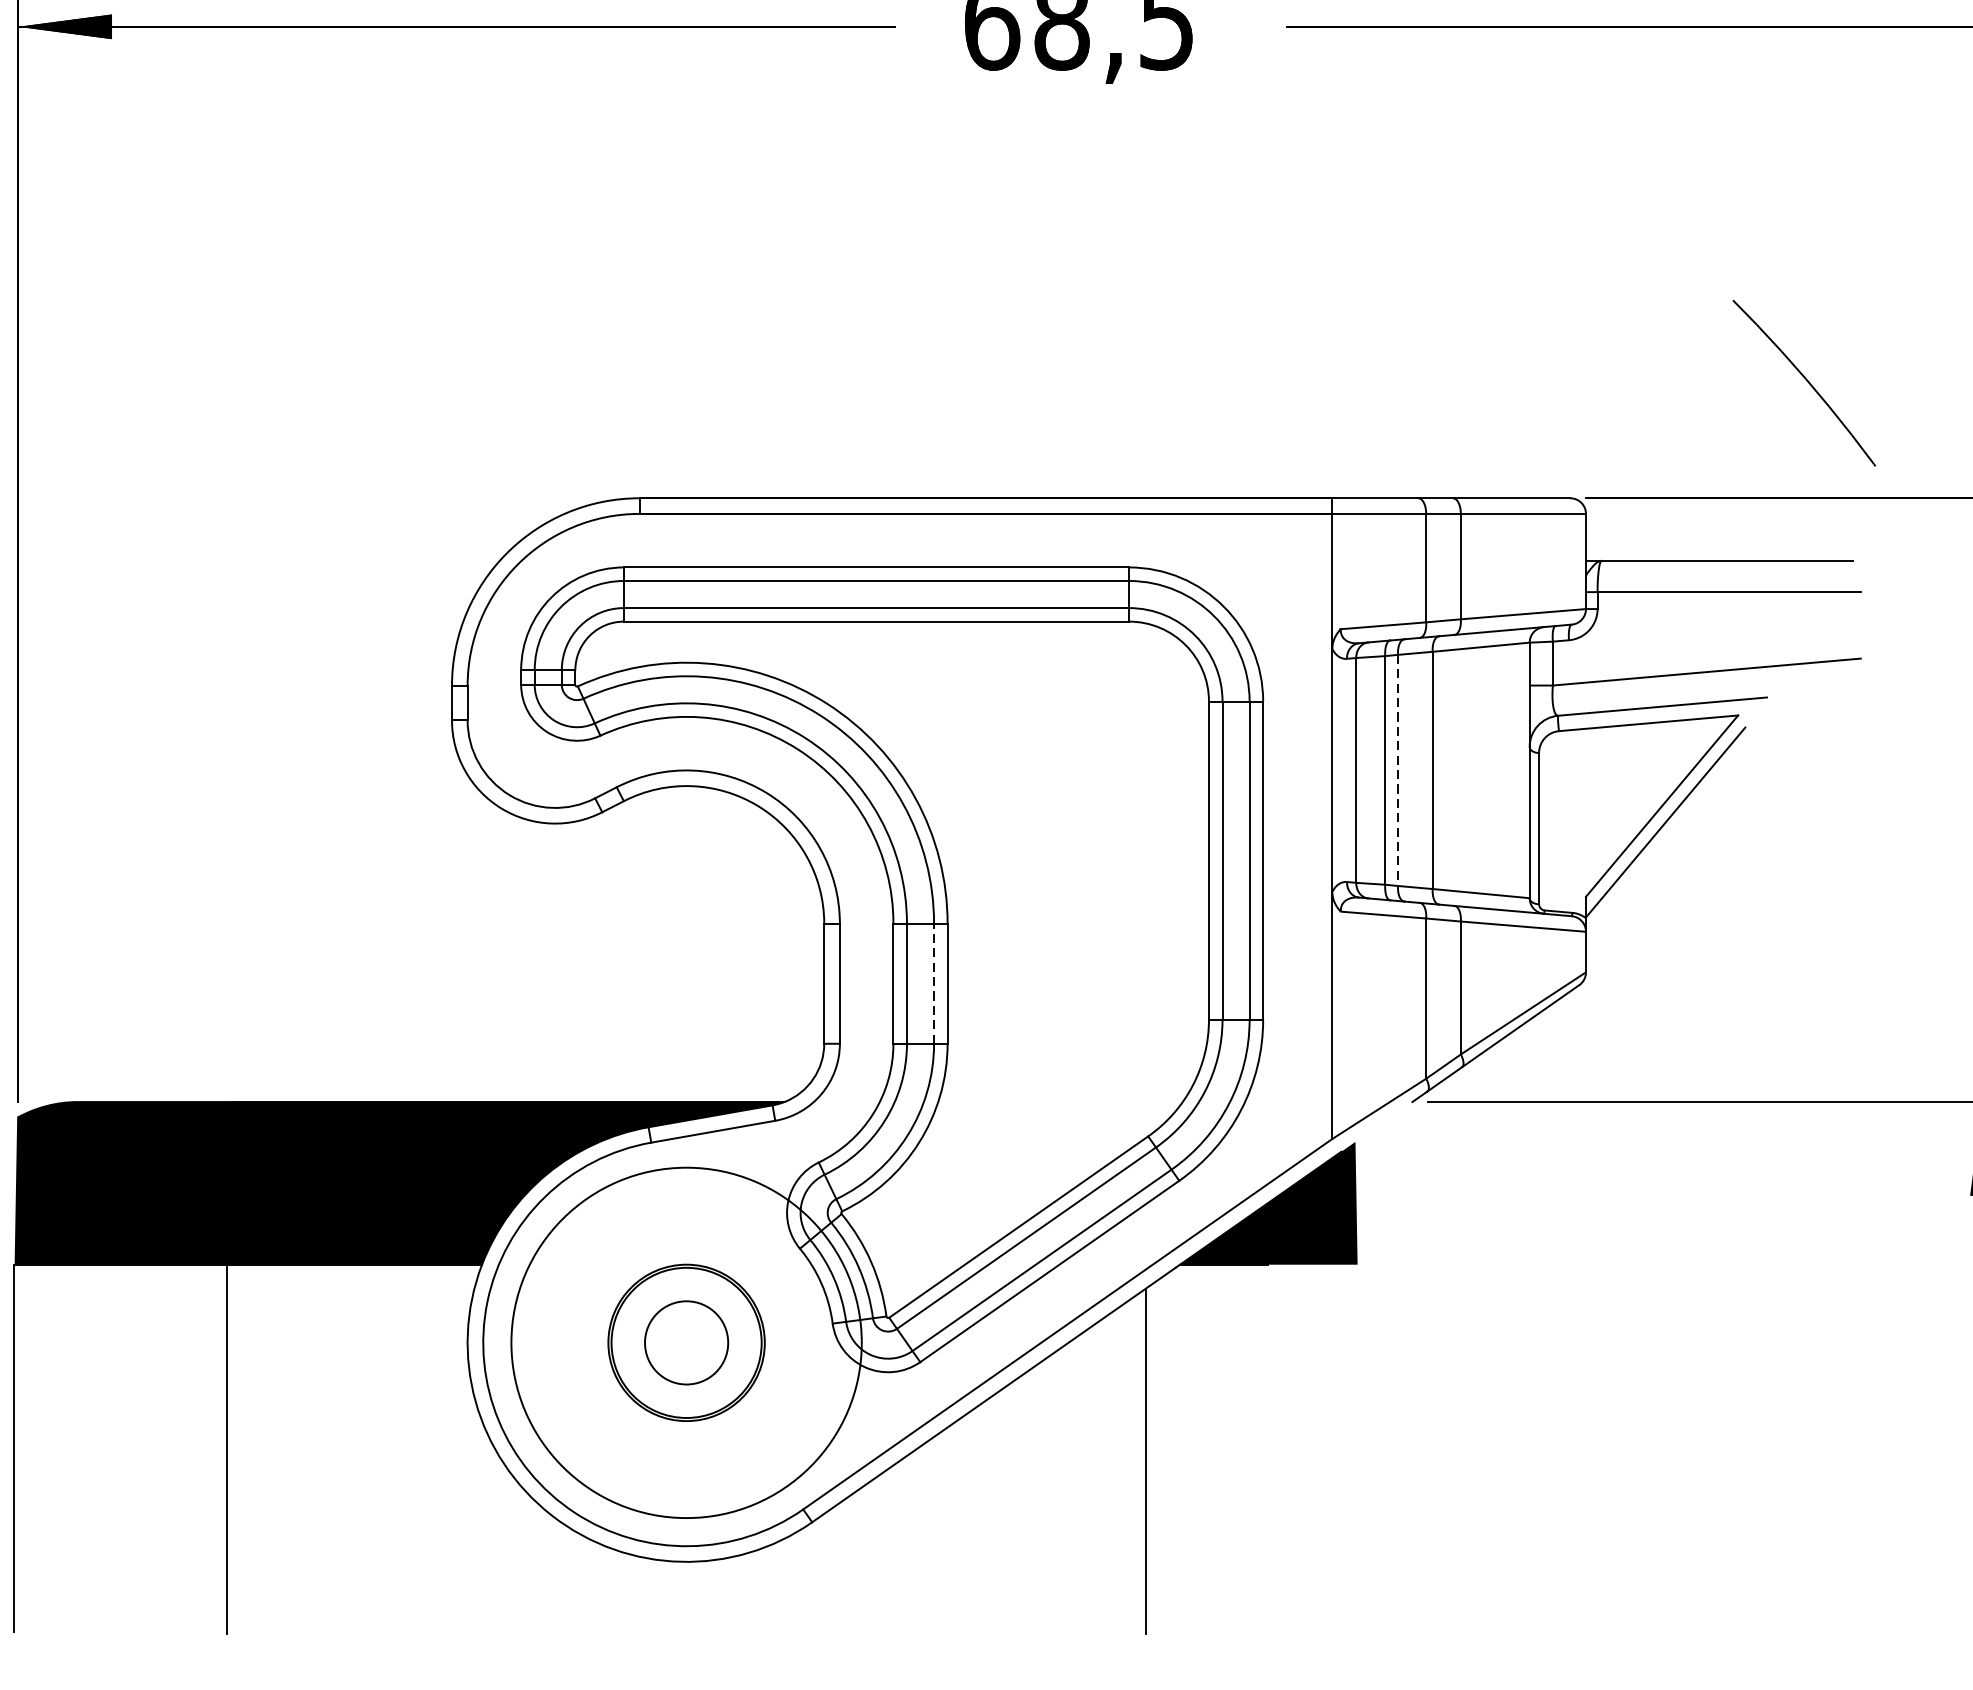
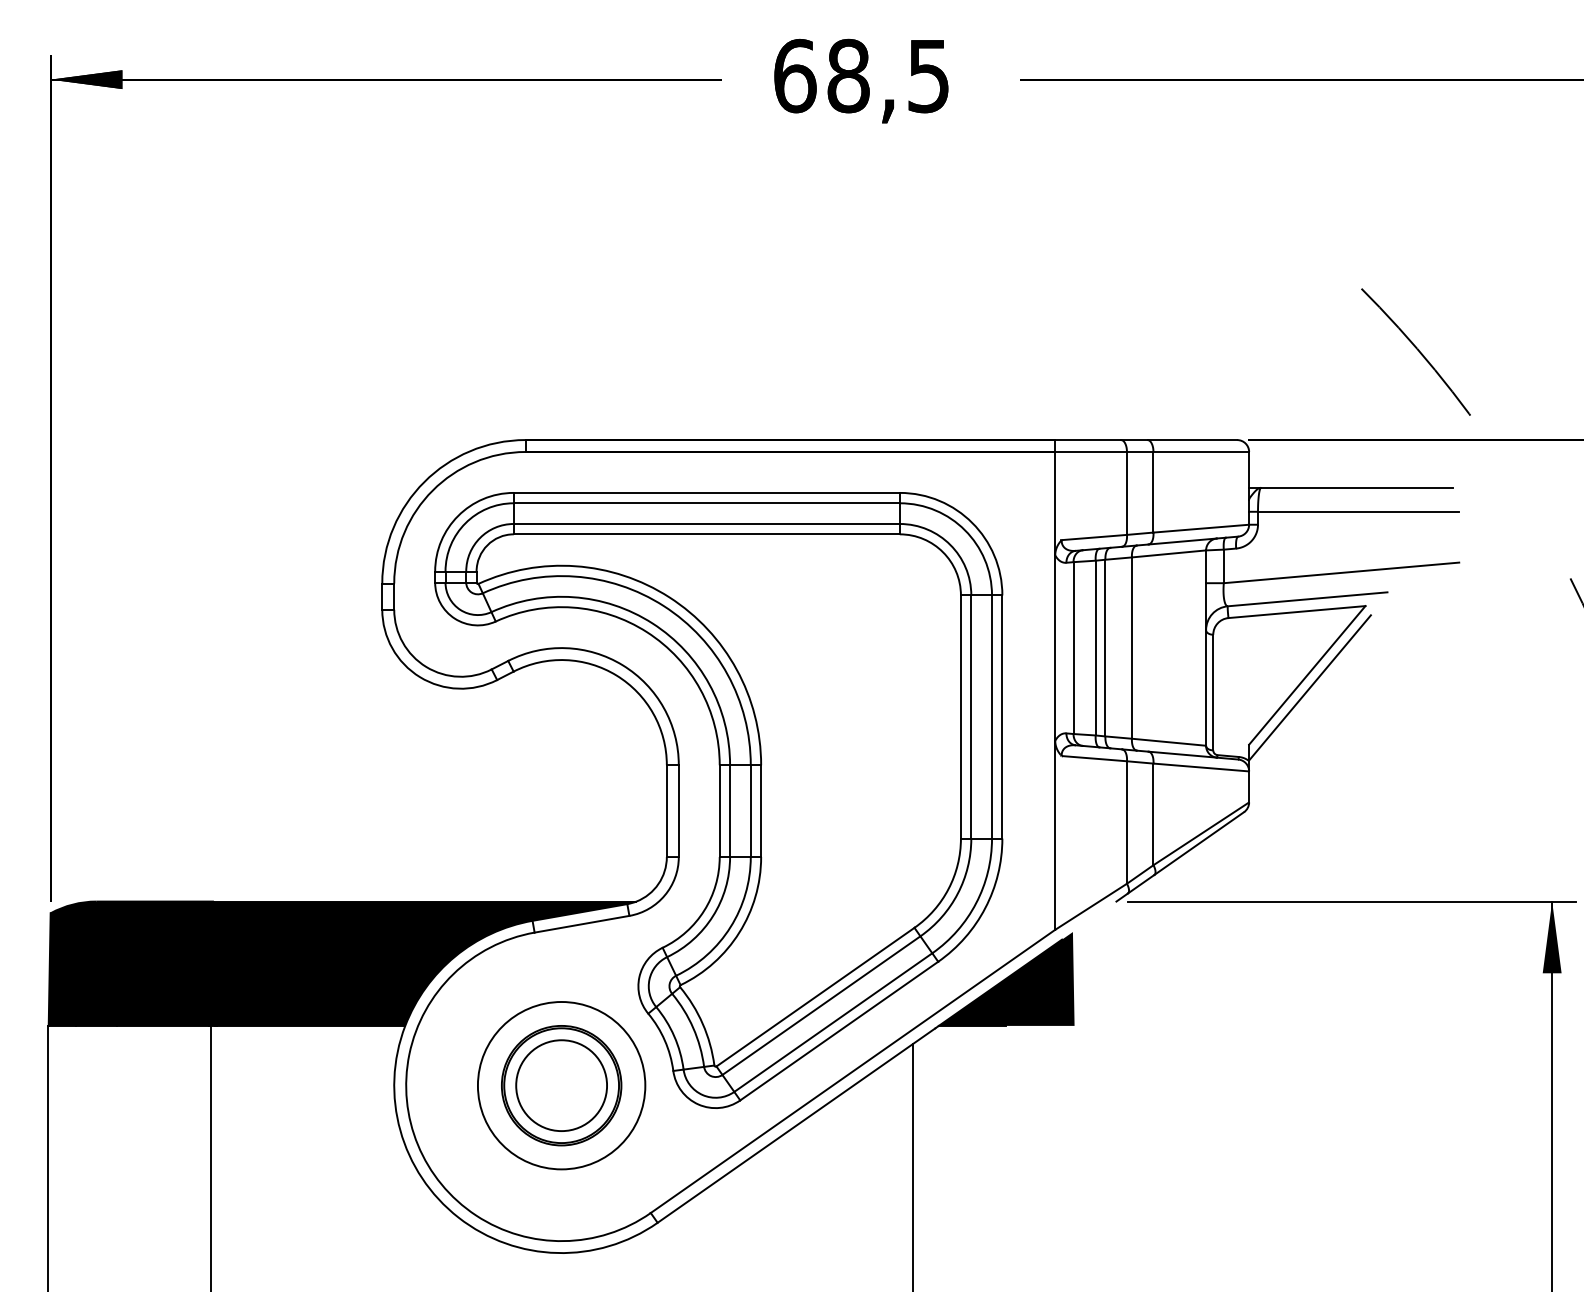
line: (1398, 770) -> (1105, 648), dashed -> solid
line: (933, 984) -> (750, 811), dashed -> solid
circle: (686, 1342) -> (561, 1085), size x0.62
circle: (686, 1342) -> (561, 1085), size x1.43

